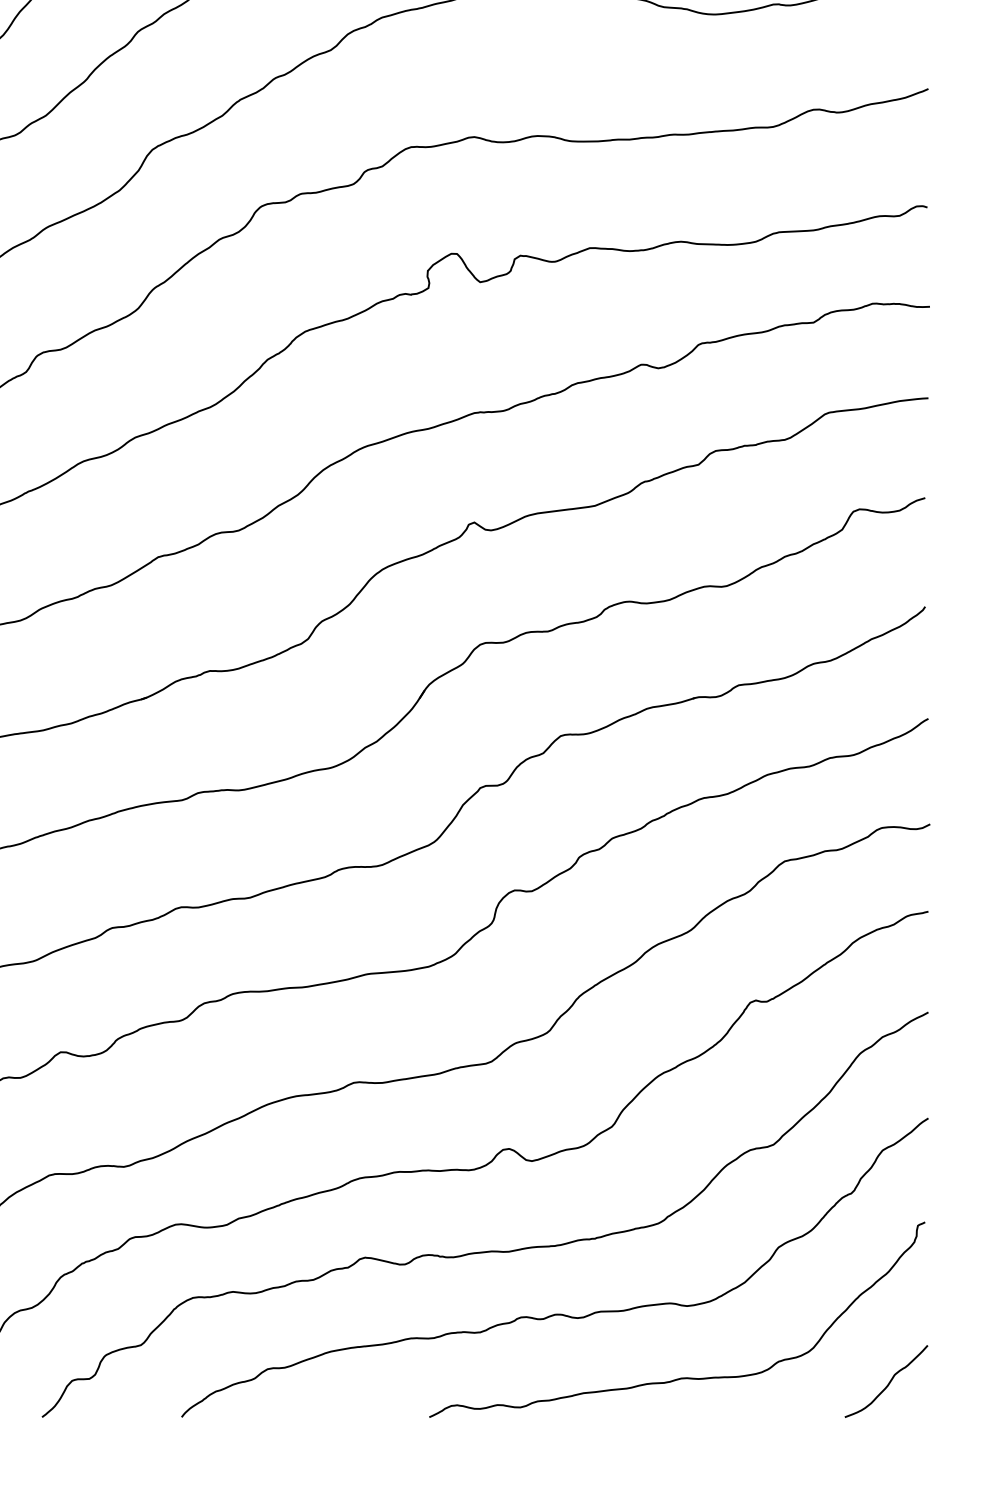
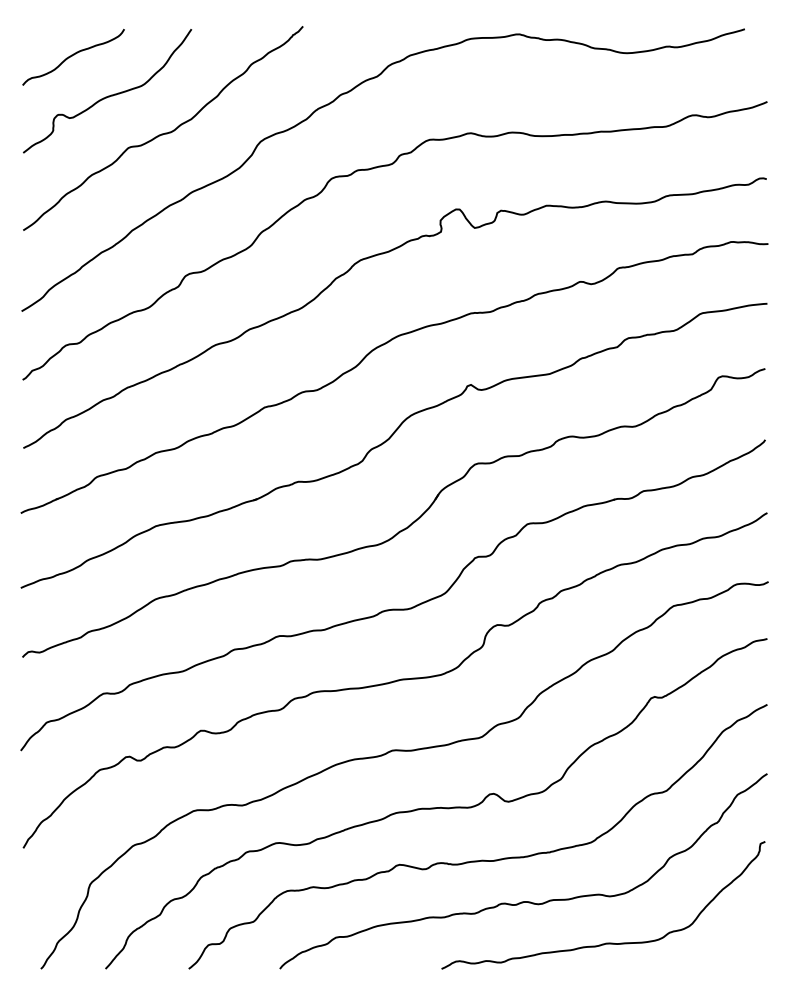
curve: (888, 1381) -> (741, 945), removed

